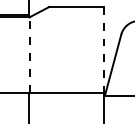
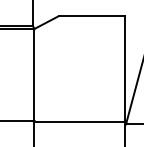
line: (103, 50) -> (124, 69), dashed -> solid
line: (29, 54) -> (34, 74), dashed -> solid

